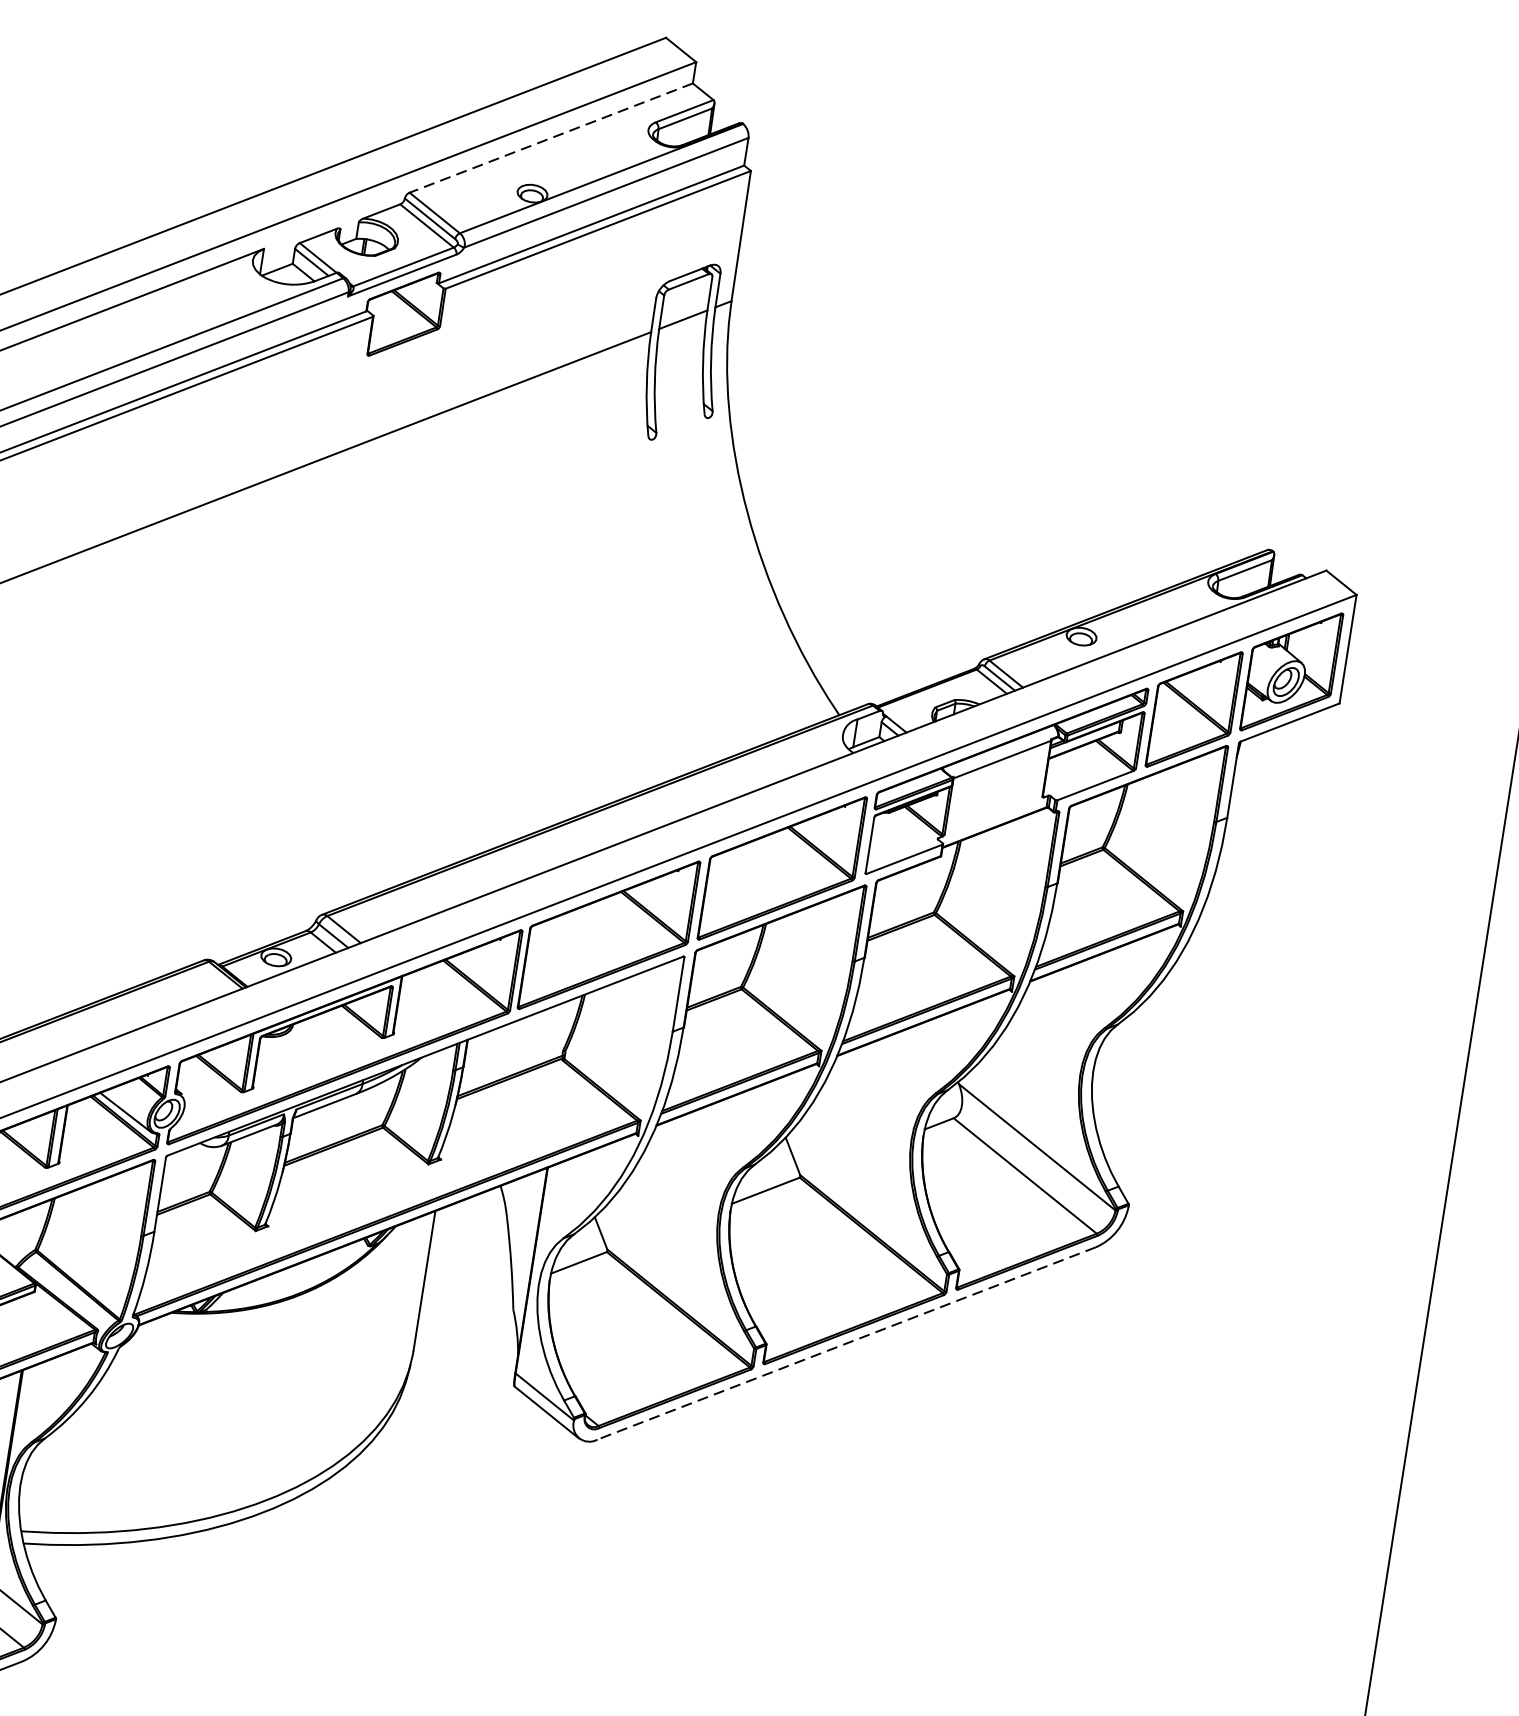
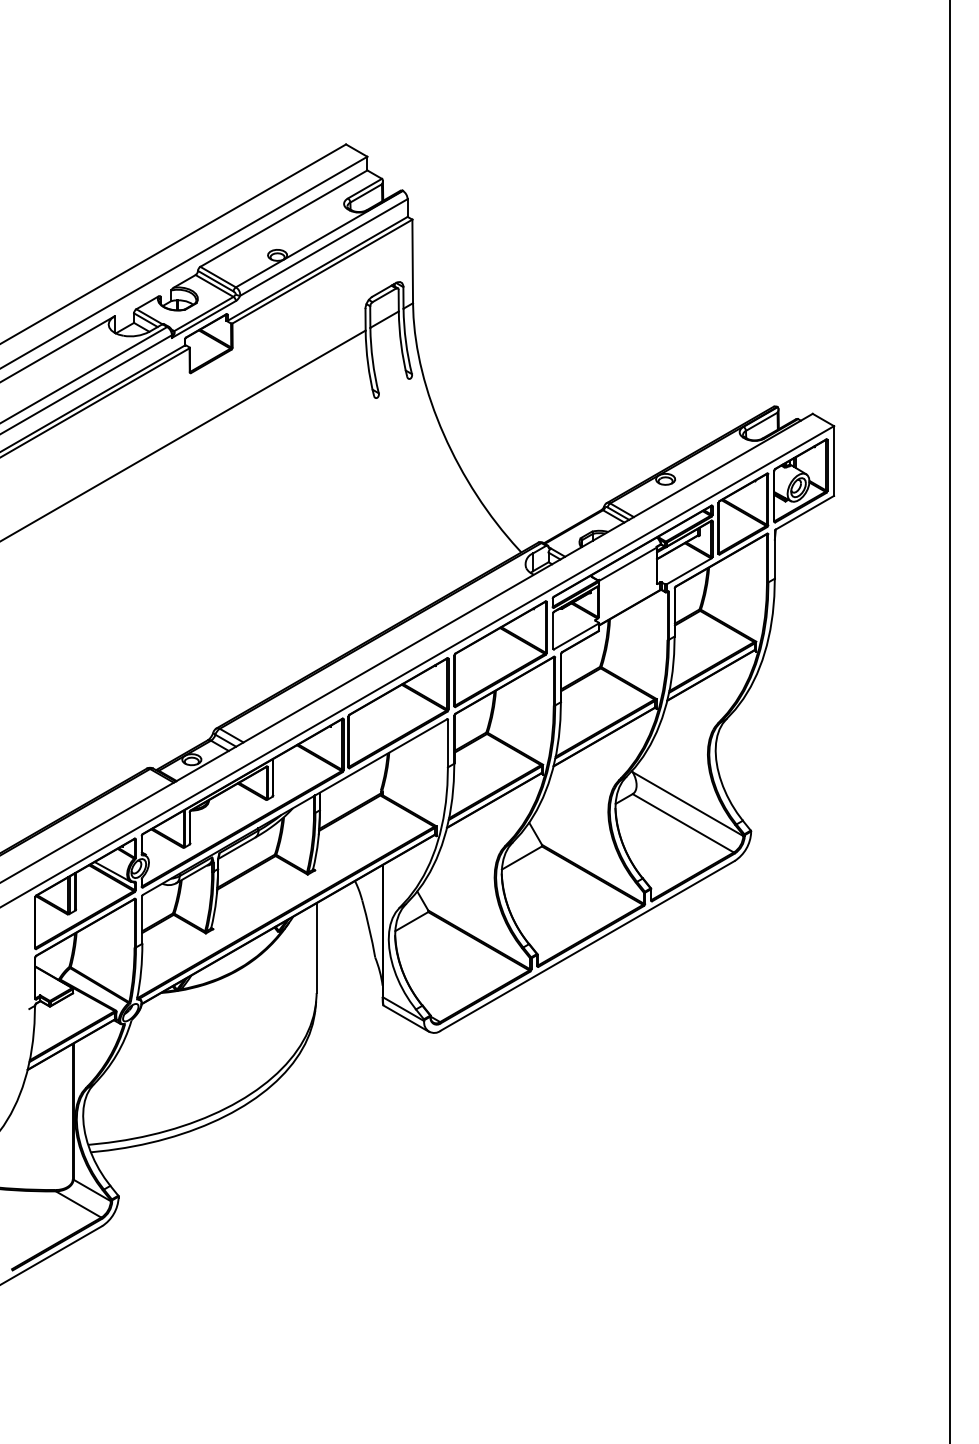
line: (550, 137) -> (283, 218), dashed -> solid
line: (846, 1342) -> (587, 945), dashed -> solid

